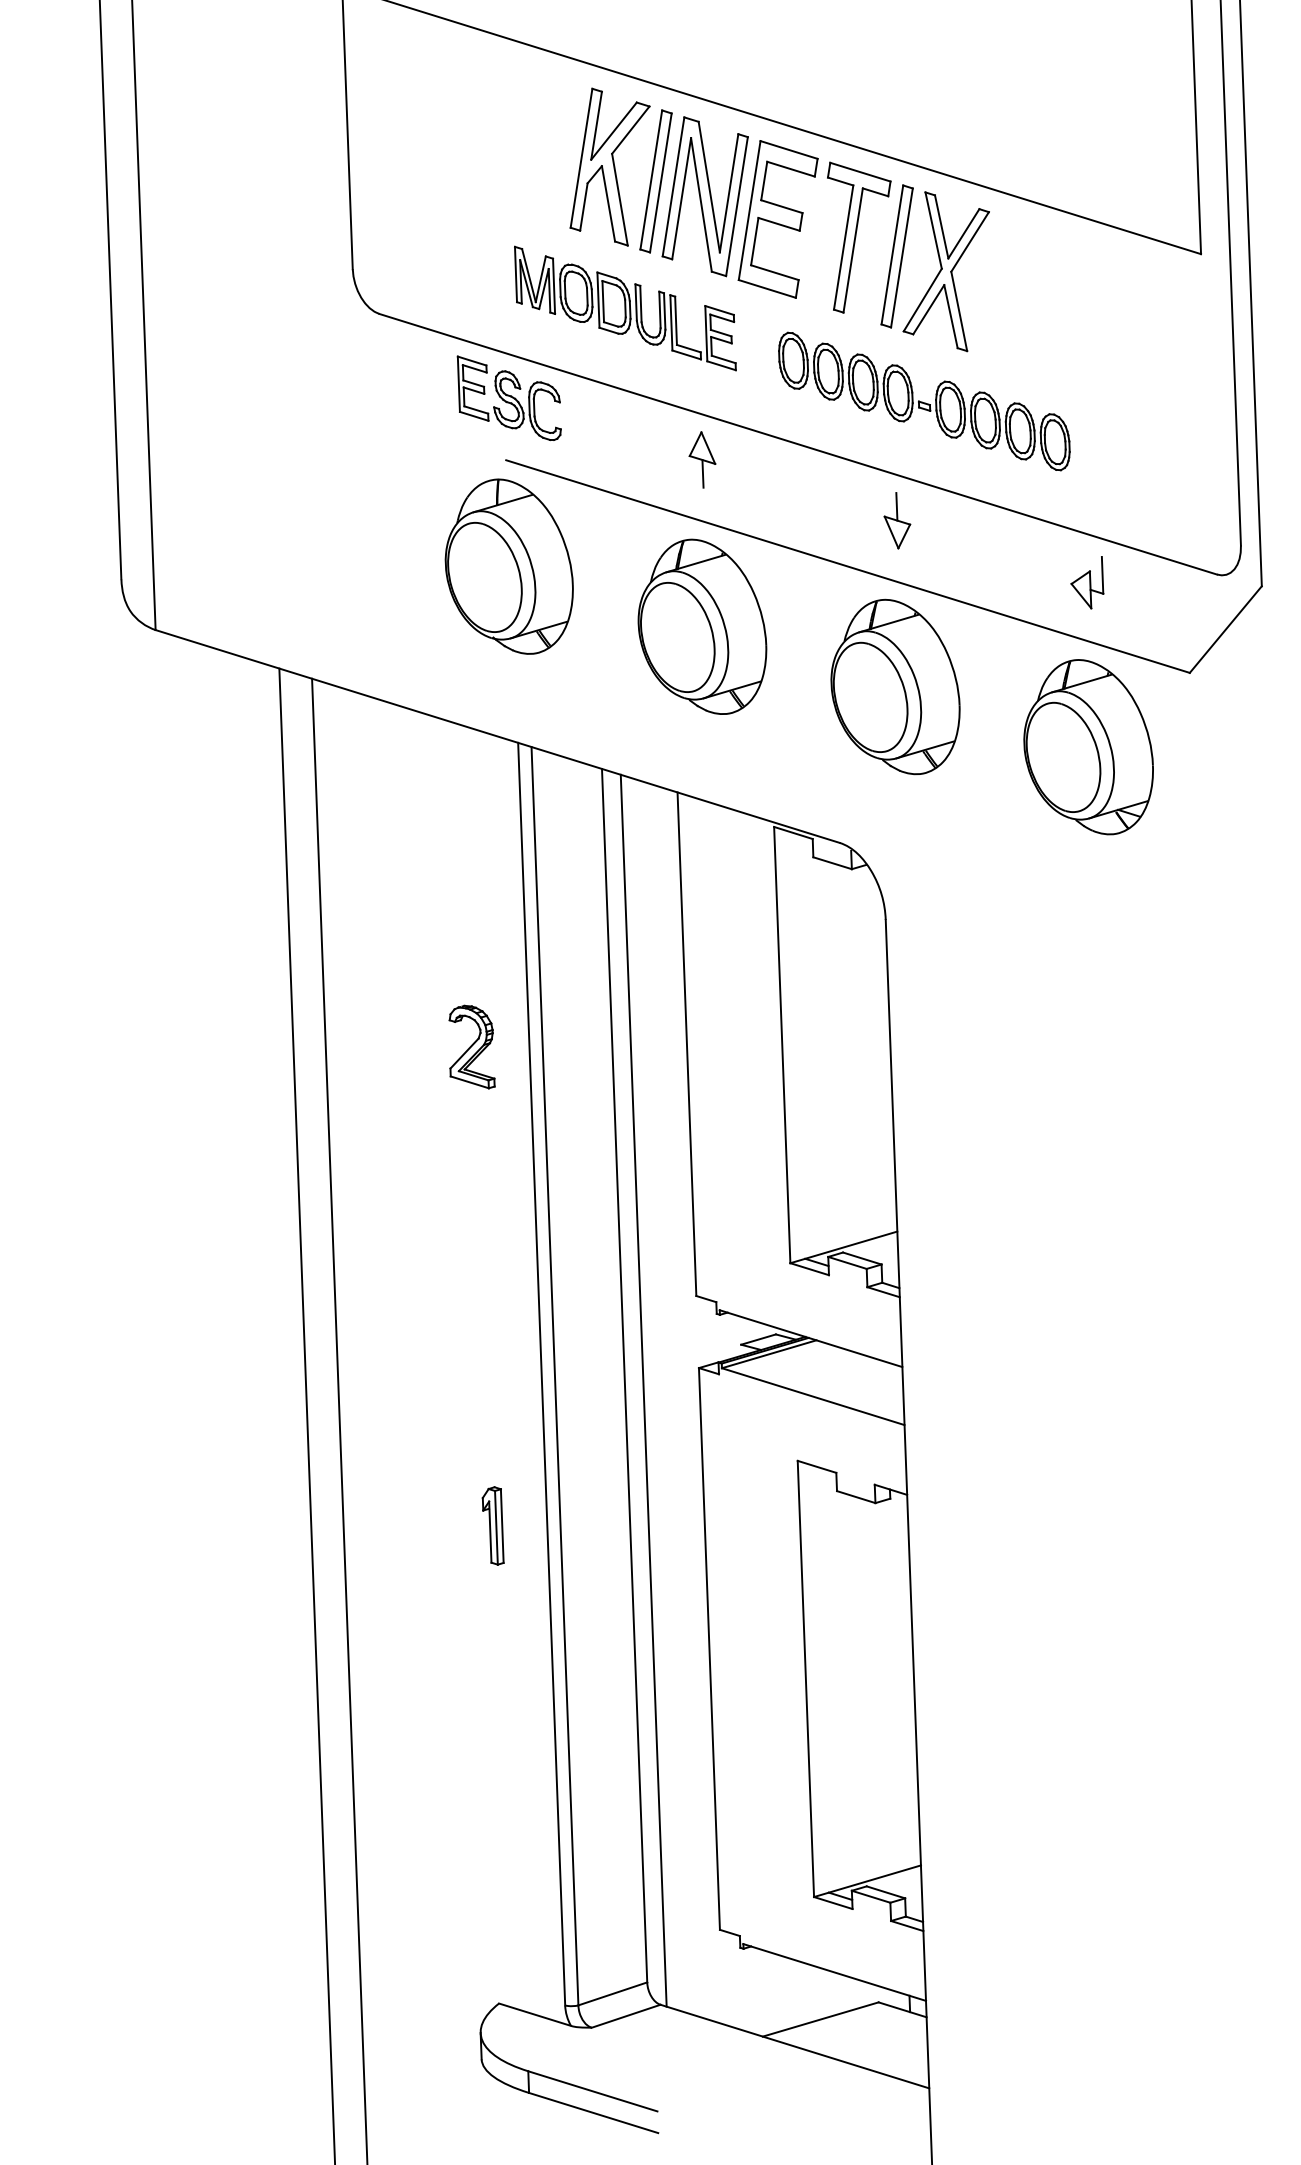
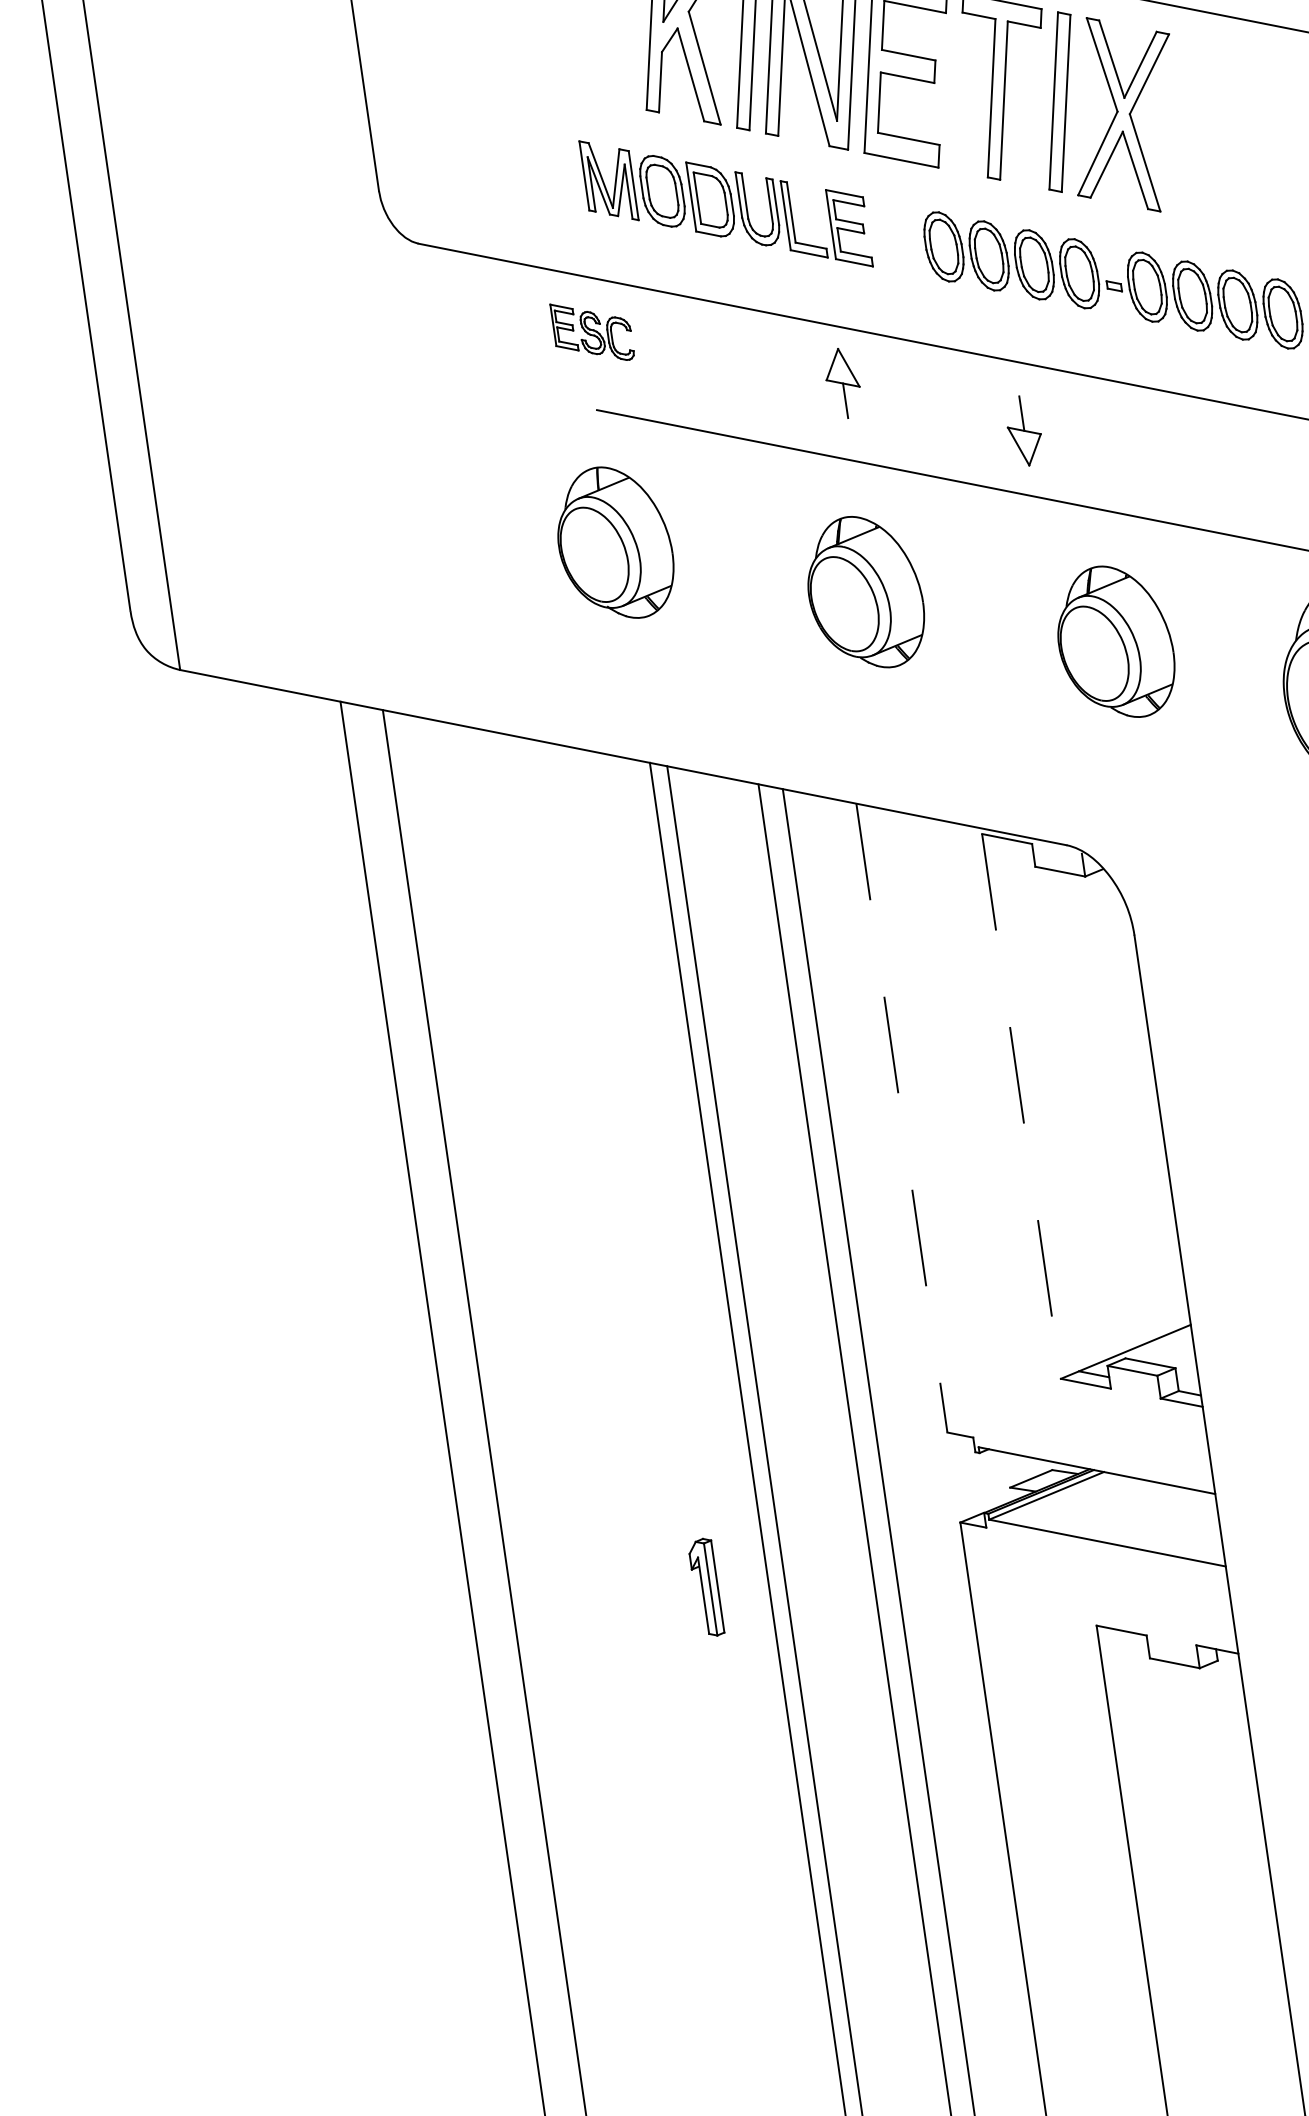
part: (508, 397) -> (591, 331), size x0.6
part: (897, 520) -> (1024, 430), moved
part: (508, 566) -> (614, 543), size x0.7
part: (702, 626) -> (865, 592), size x0.7
part: (895, 686) -> (1115, 641), size x0.7
line: (686, 1044) -> (901, 1118), solid -> dashed
line: (782, 1045) -> (1021, 1106), solid -> dashed
part: (471, 1046) -> (632, 1149), removed
part: (492, 1525) -> (705, 1587), moved

